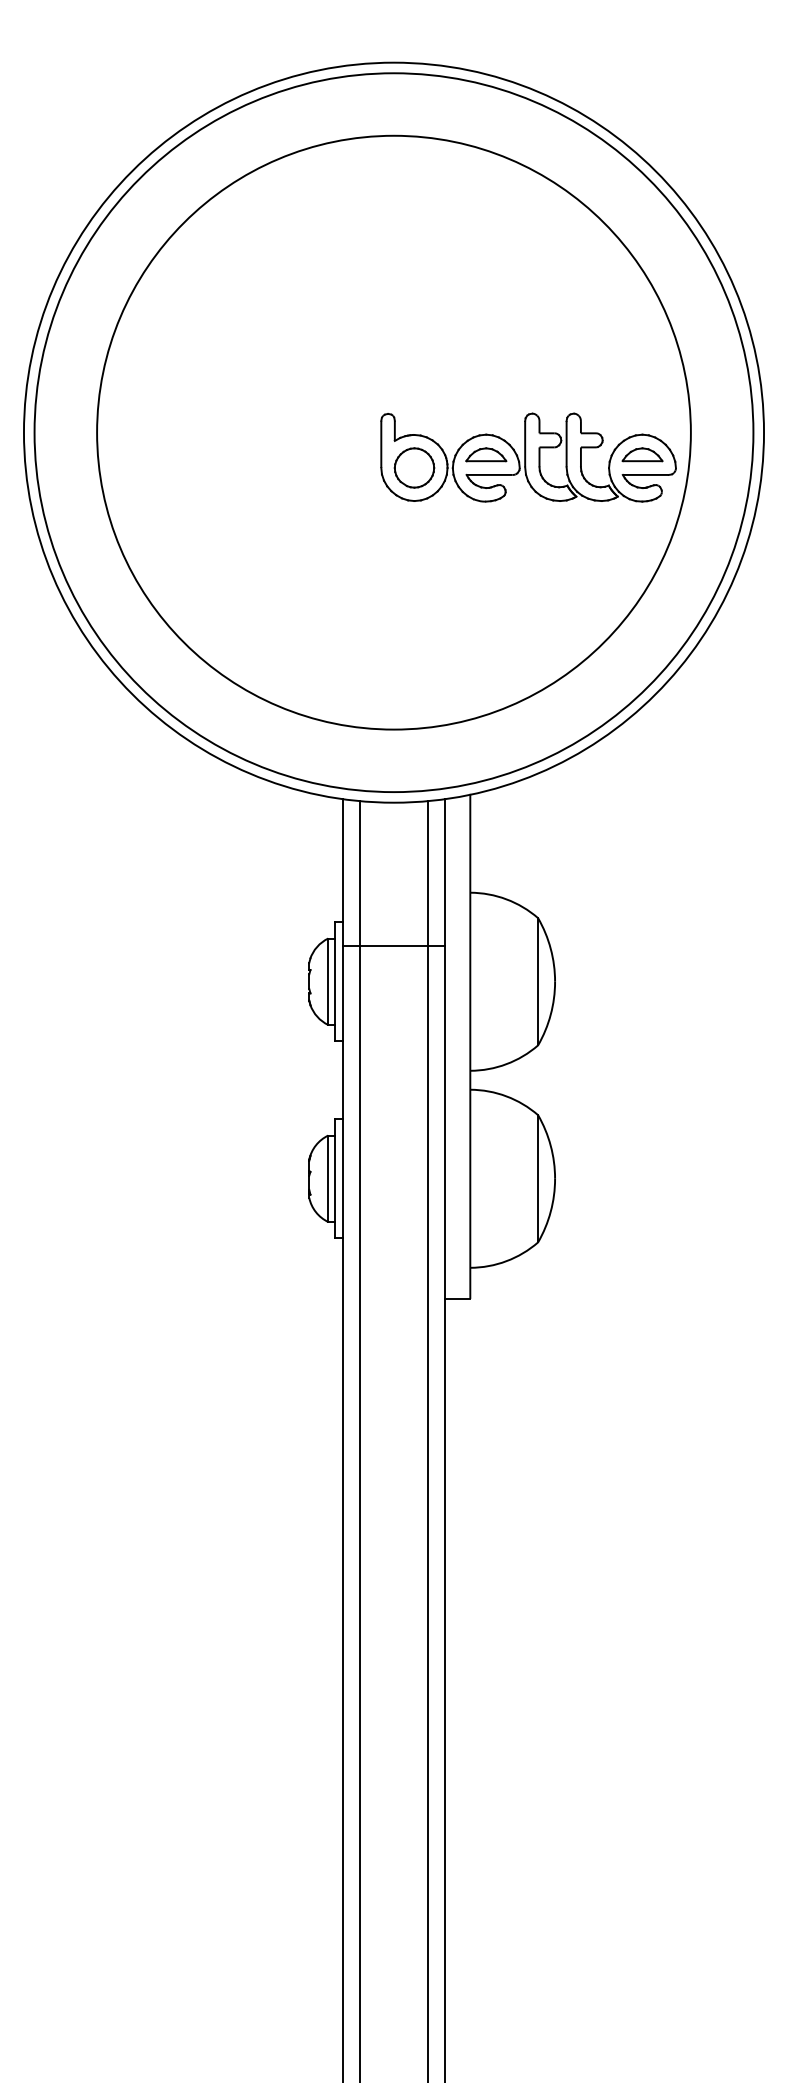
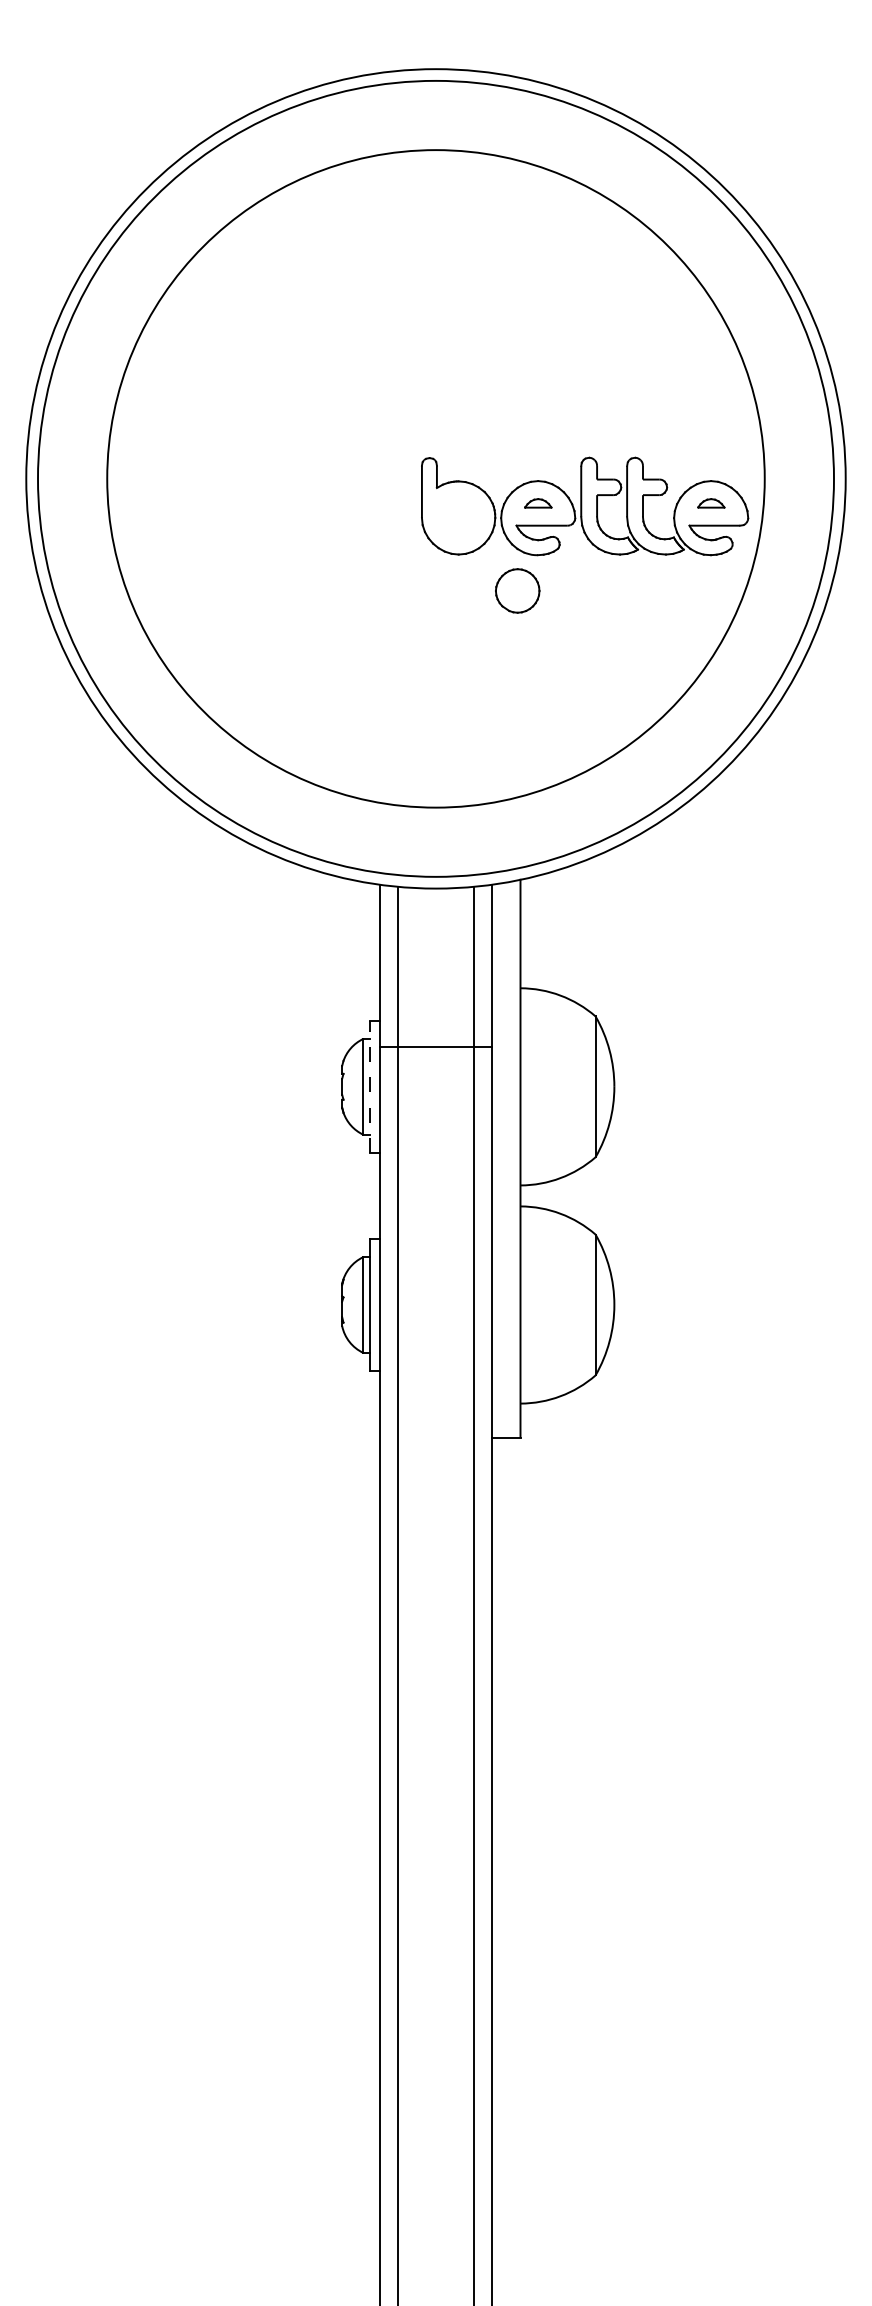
part: (486, 454) -> (538, 503), size x0.6
part: (642, 454) -> (711, 503), size x0.6
part: (414, 467) -> (517, 590), moved
line: (334, 981) -> (370, 1086), solid -> dashed

